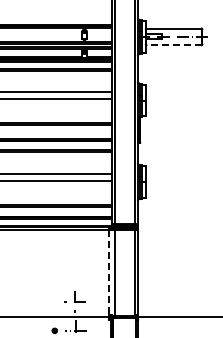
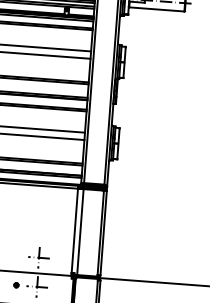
line: (174, 45) -> (157, 9), dashed -> solid
line: (108, 272) -> (74, 231), dashed -> solid

